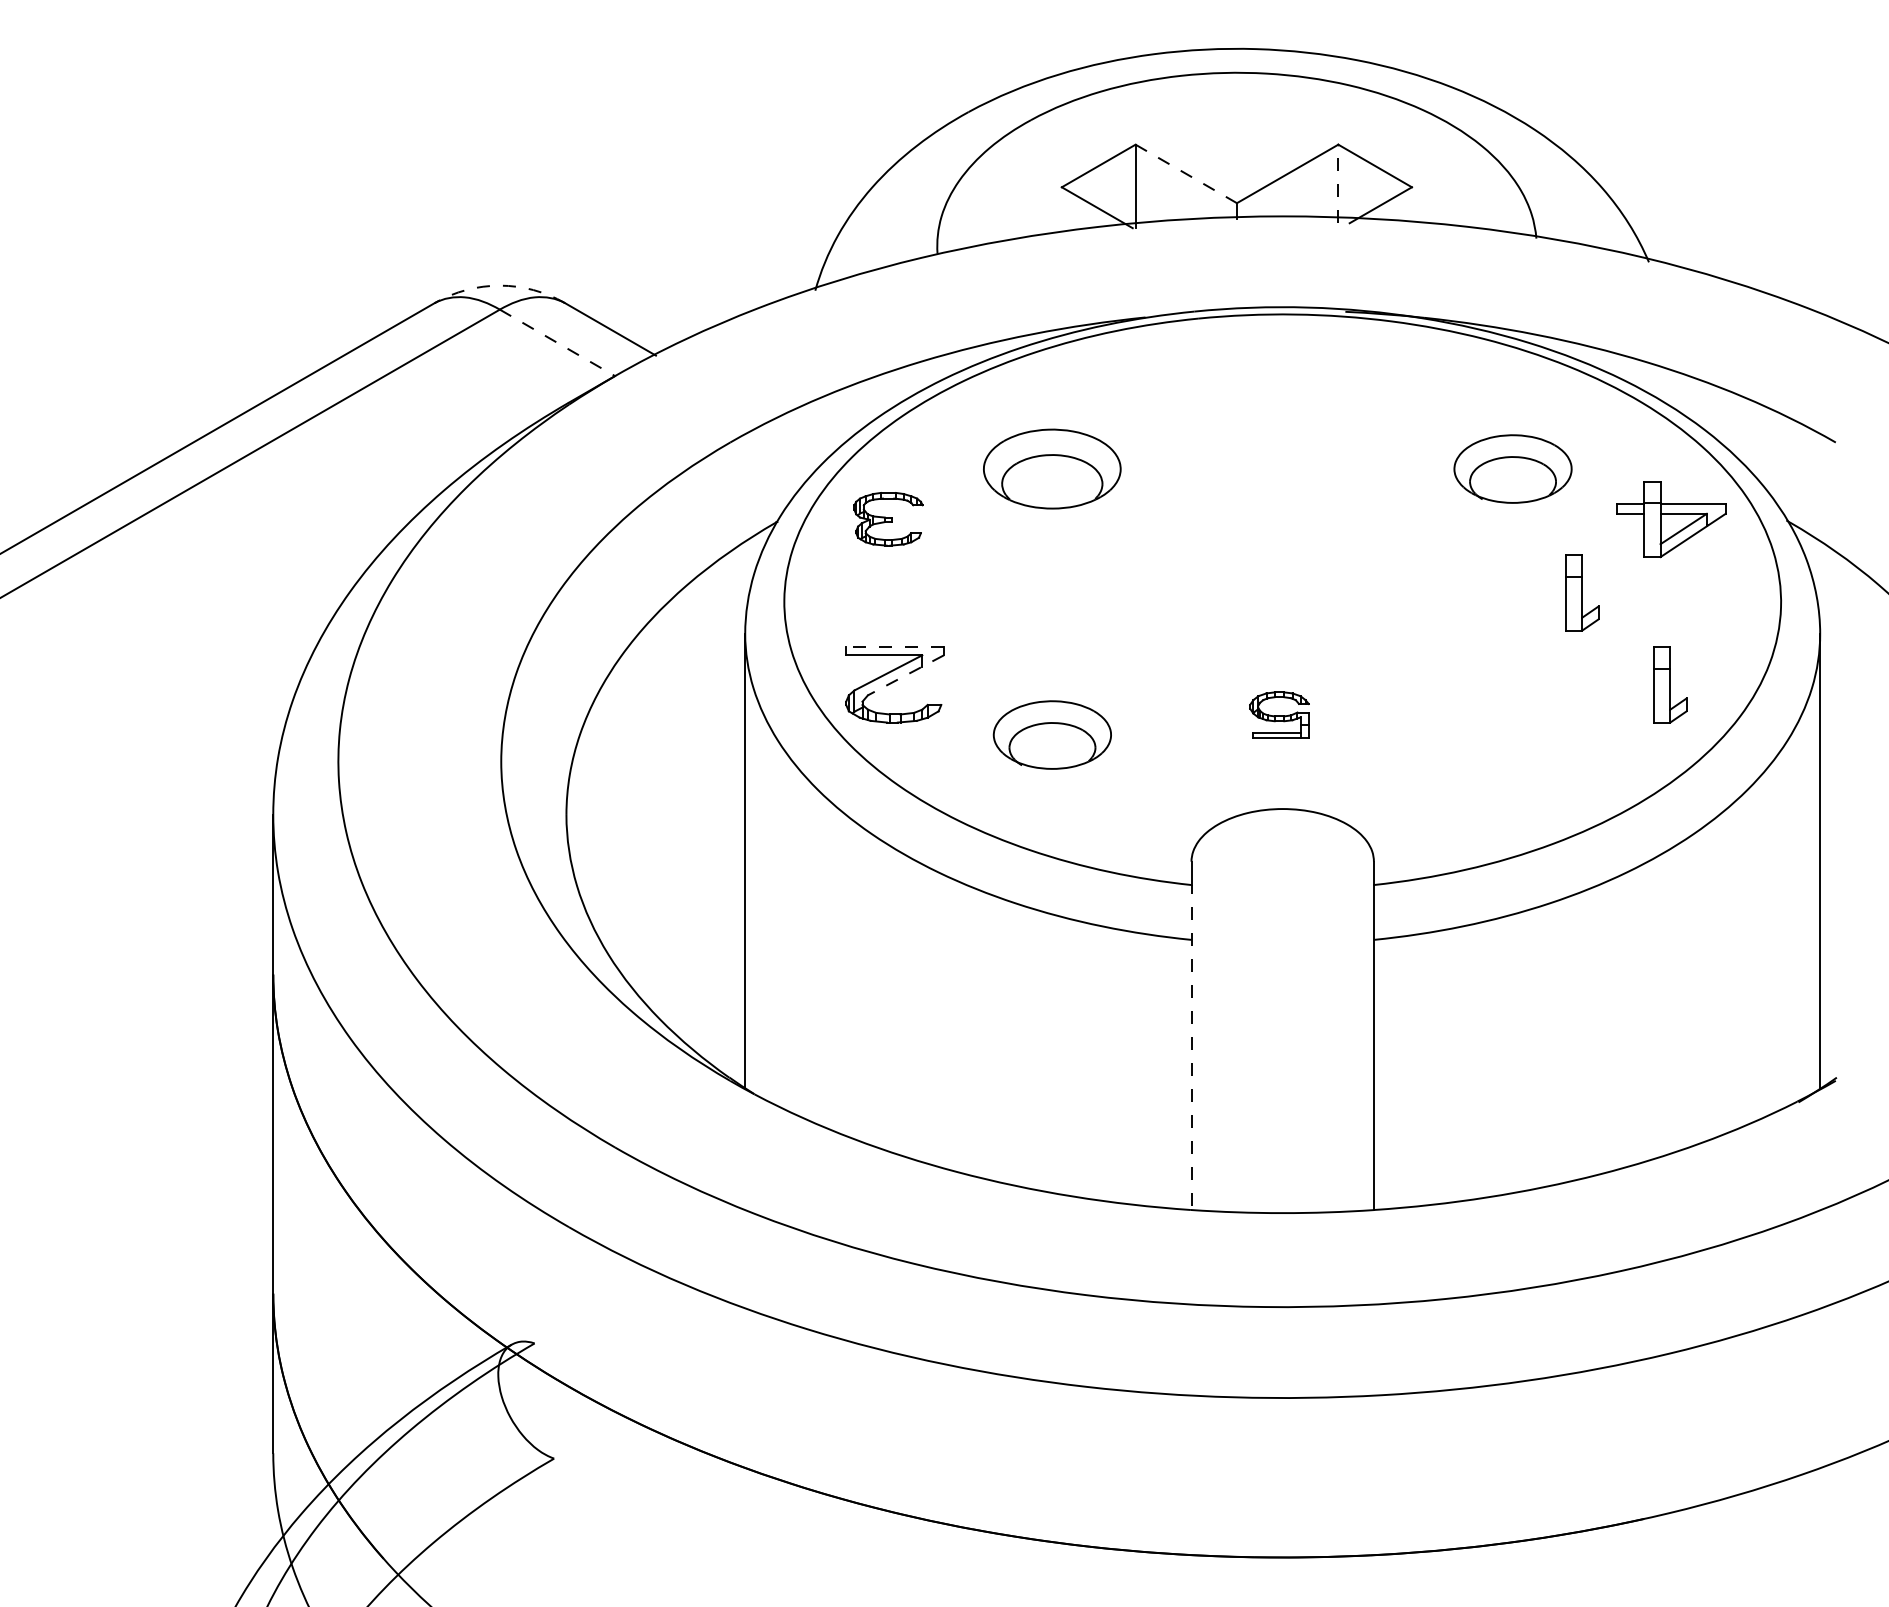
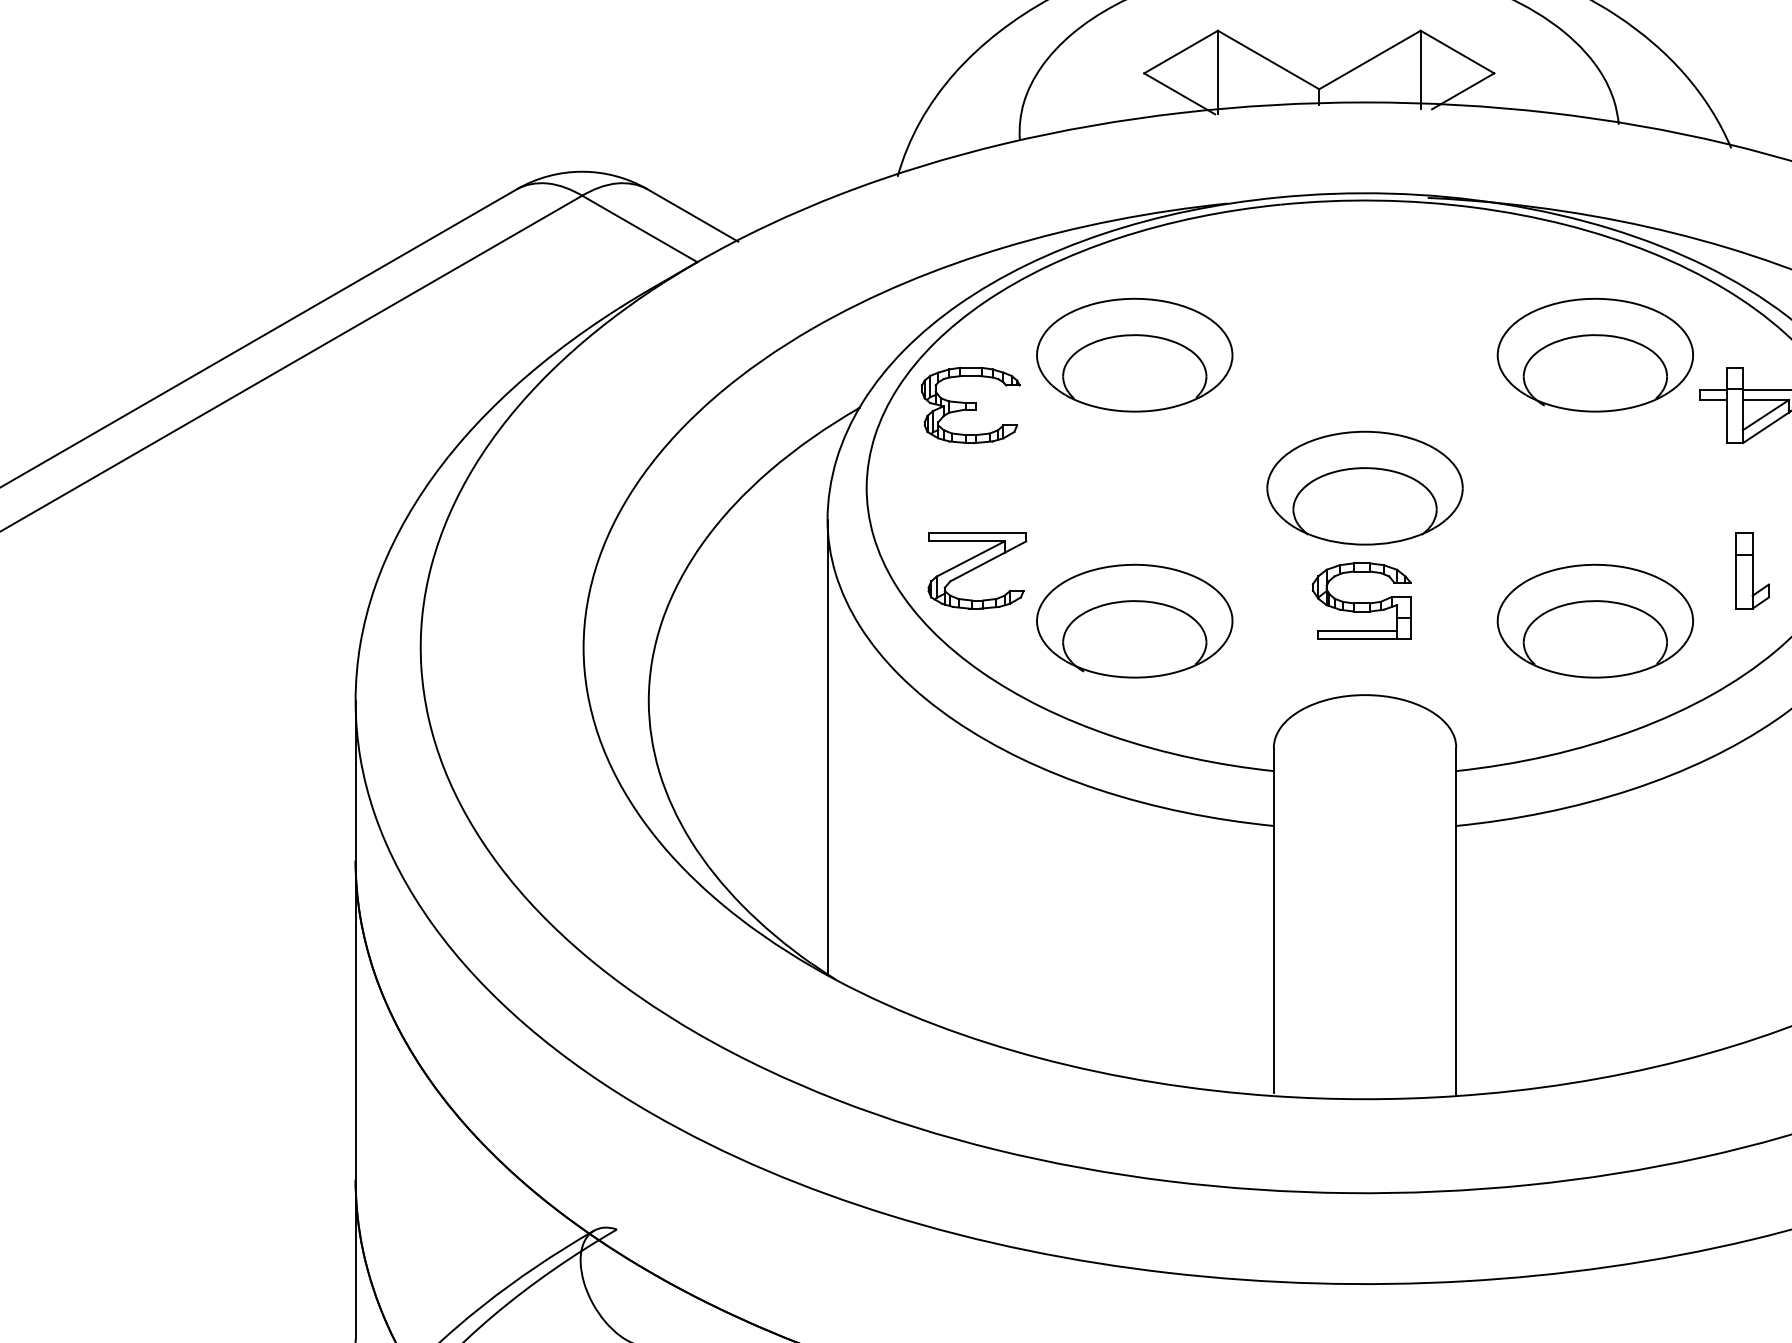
line: (1186, 173) -> (1268, 59), dashed -> solid
line: (1338, 183) -> (1420, 69), dashed -> solid
arc: (499, 285) -> (581, 171), dashed -> solid
line: (557, 343) -> (639, 229), dashed -> solid
part: (1051, 468) -> (1133, 354), size x1.43
part: (1512, 468) -> (1594, 354), size x1.67
part: (888, 518) -> (970, 404), size x1.43
part: (1582, 592) -> (1664, 478), removed
part: (1282, 601) -> (1364, 487), added
line: (895, 647) -> (977, 533), dashed -> solid
line: (905, 675) -> (987, 561), dashed -> solid
part: (1279, 714) -> (1361, 600), size x1.67
part: (1052, 734) -> (1134, 620), size x1.67
part: (1512, 734) -> (1594, 620), added
line: (1191, 1045) -> (1273, 931), dashed -> solid

